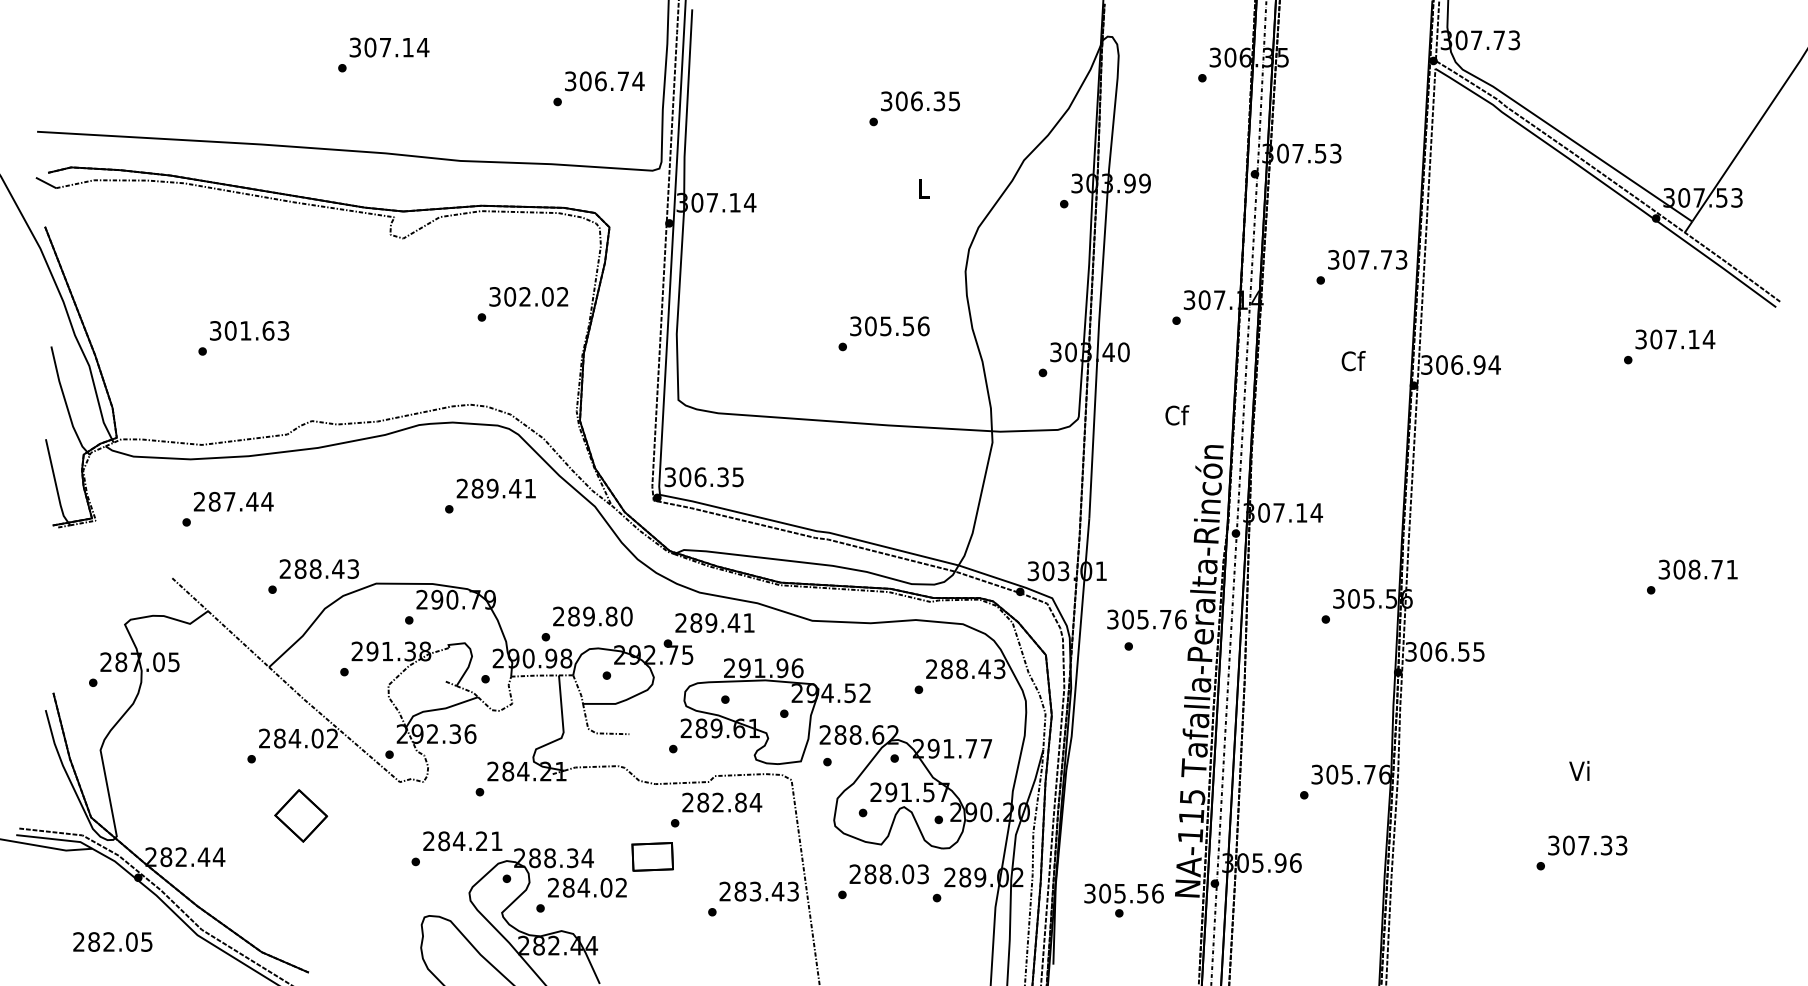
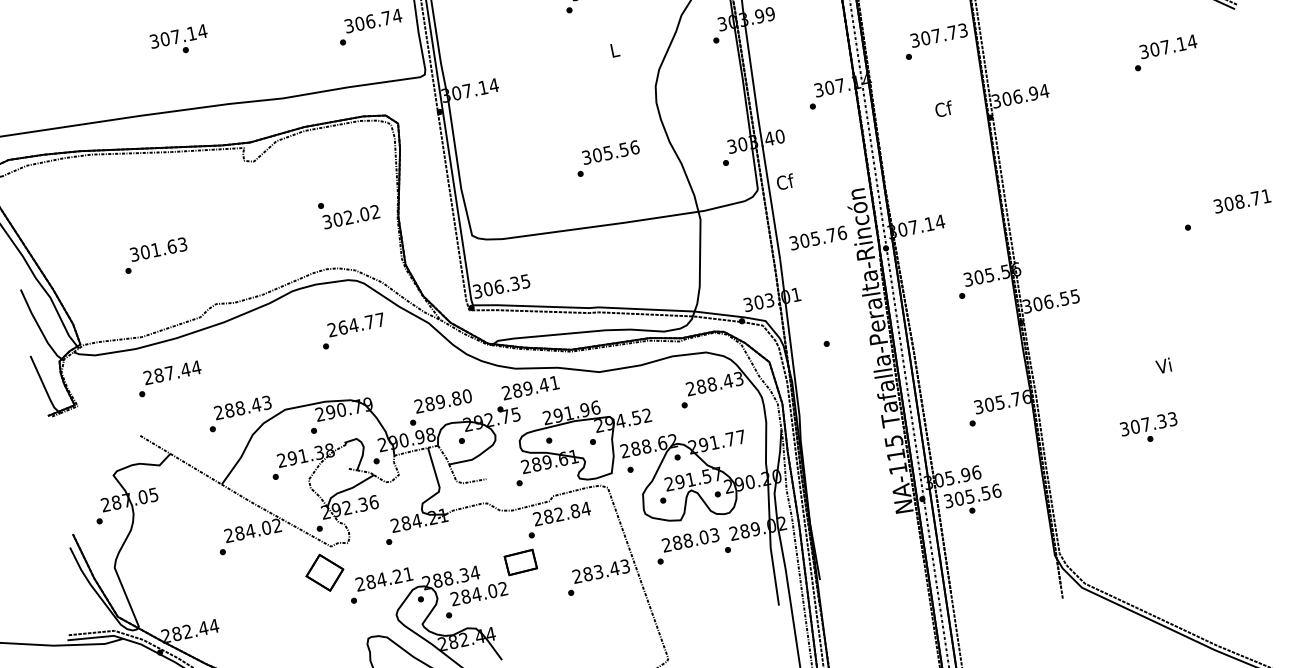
text: (389, 47) -> (178, 36), moved
text: (528, 296) -> (351, 216), moved
text: (1177, 415) -> (785, 182), moved
text: (503, 488) -> (361, 323), 289.41 -> 264.77
text: (1697, 569) -> (1241, 201), moved
text: (1146, 619) -> (817, 238), moved
part: (301, 815) -> (325, 572), moved
text: (1587, 845) -> (1148, 424), moved
text: (1123, 900) -> (973, 500), moved

